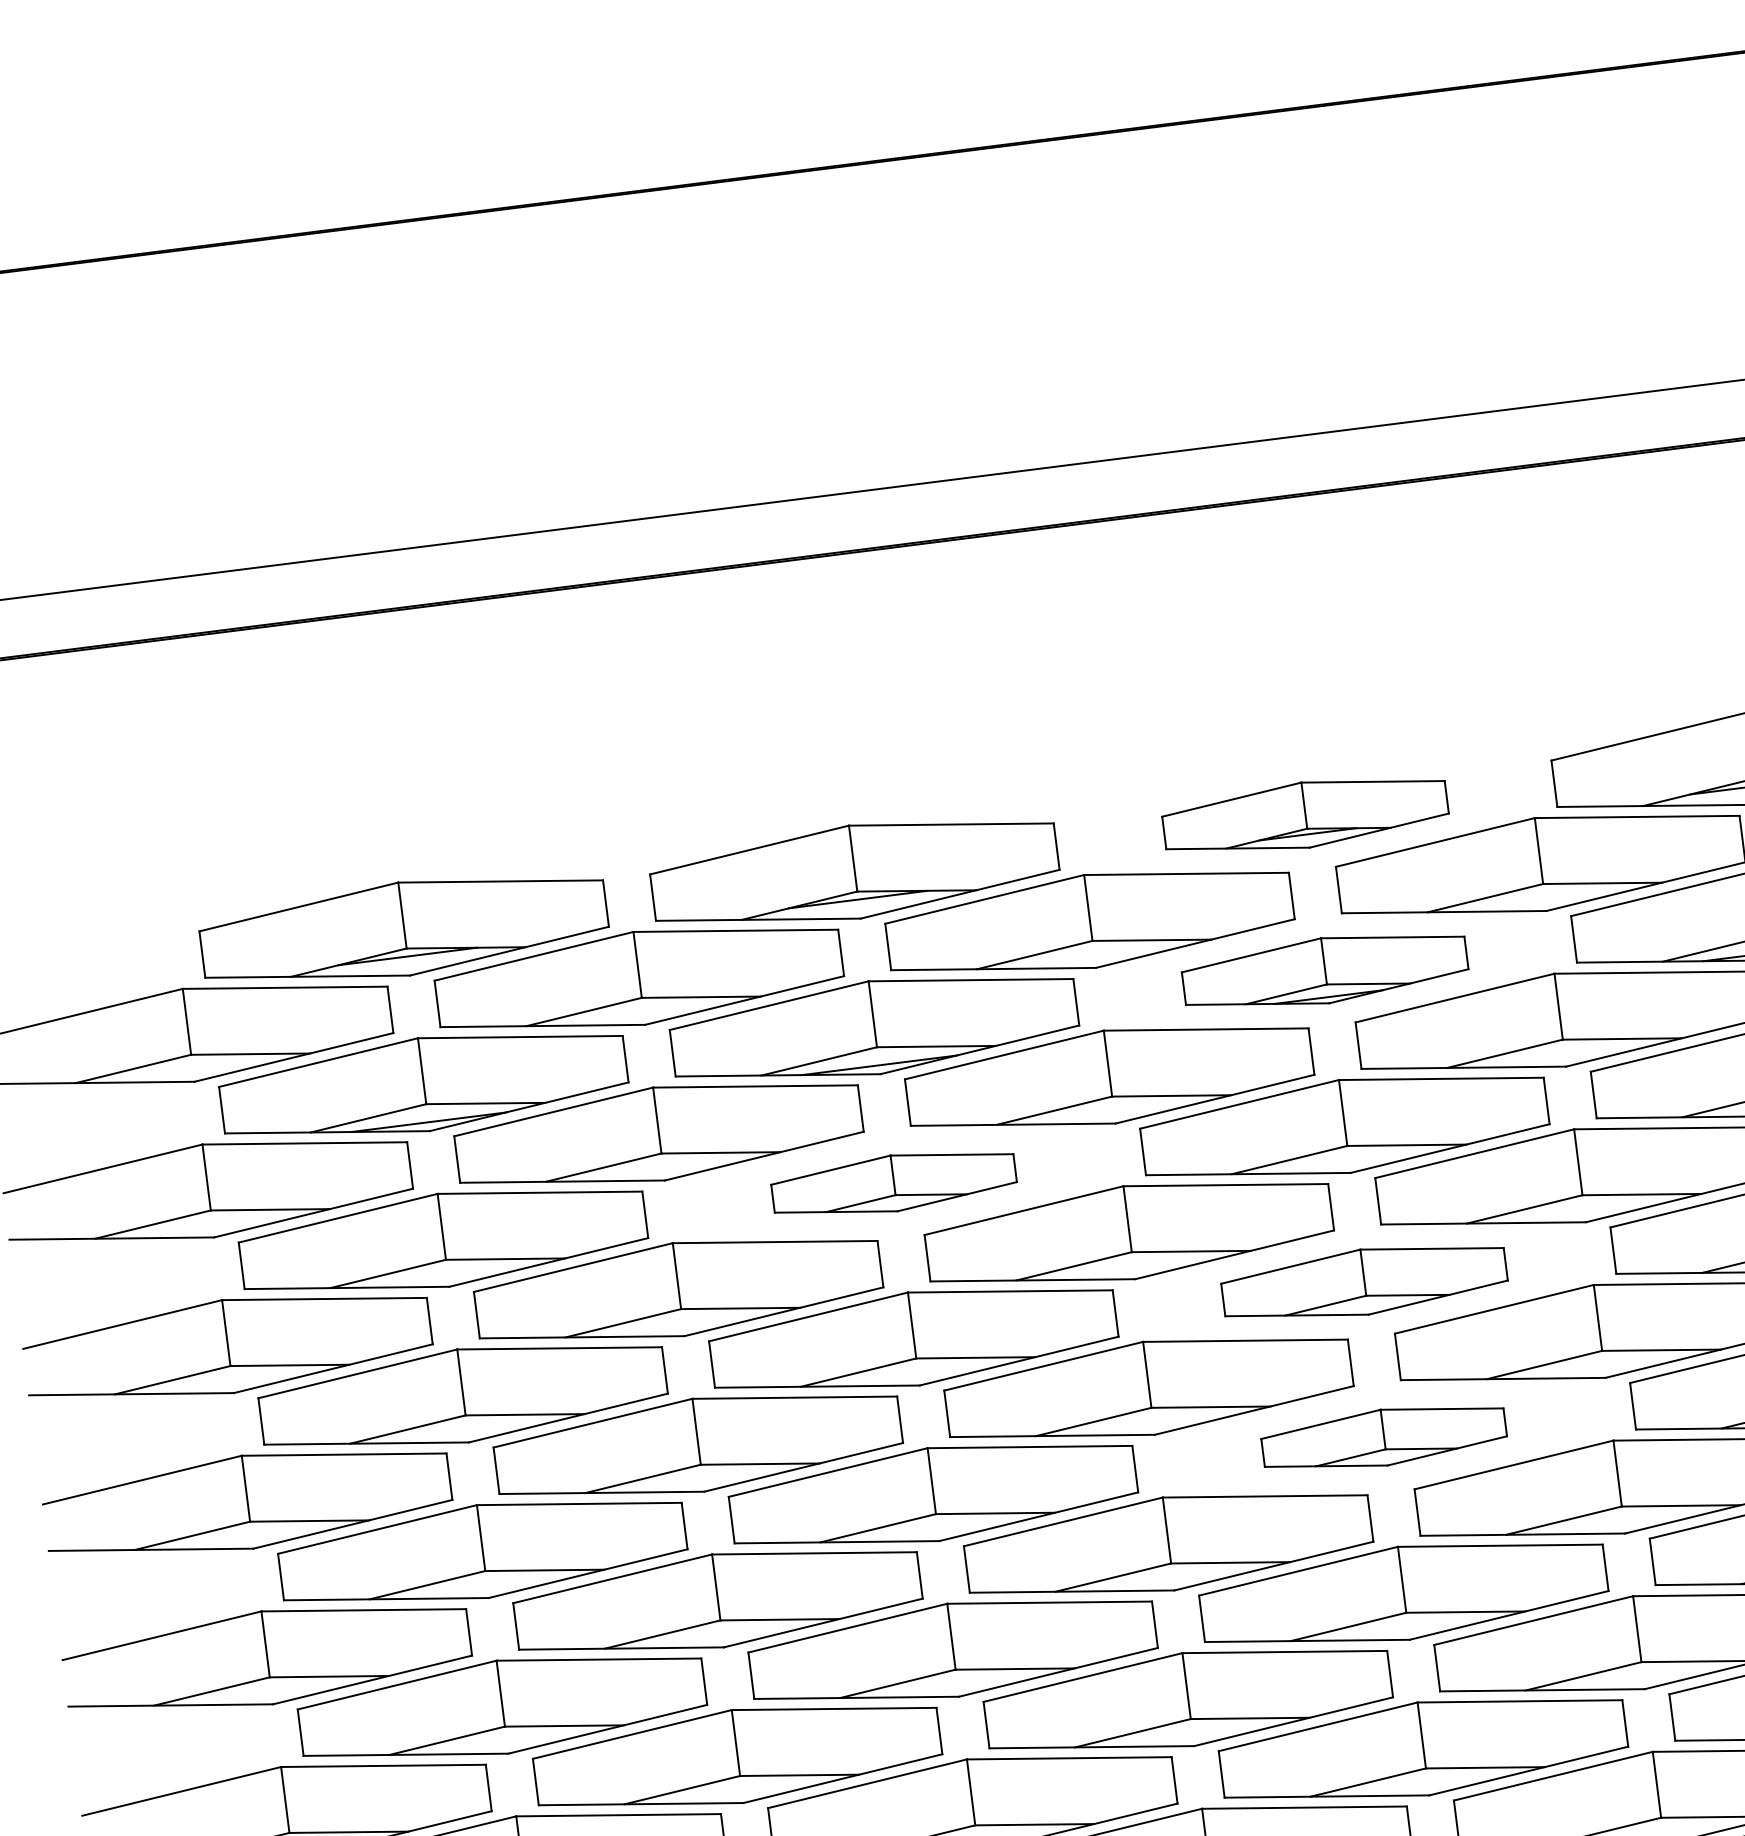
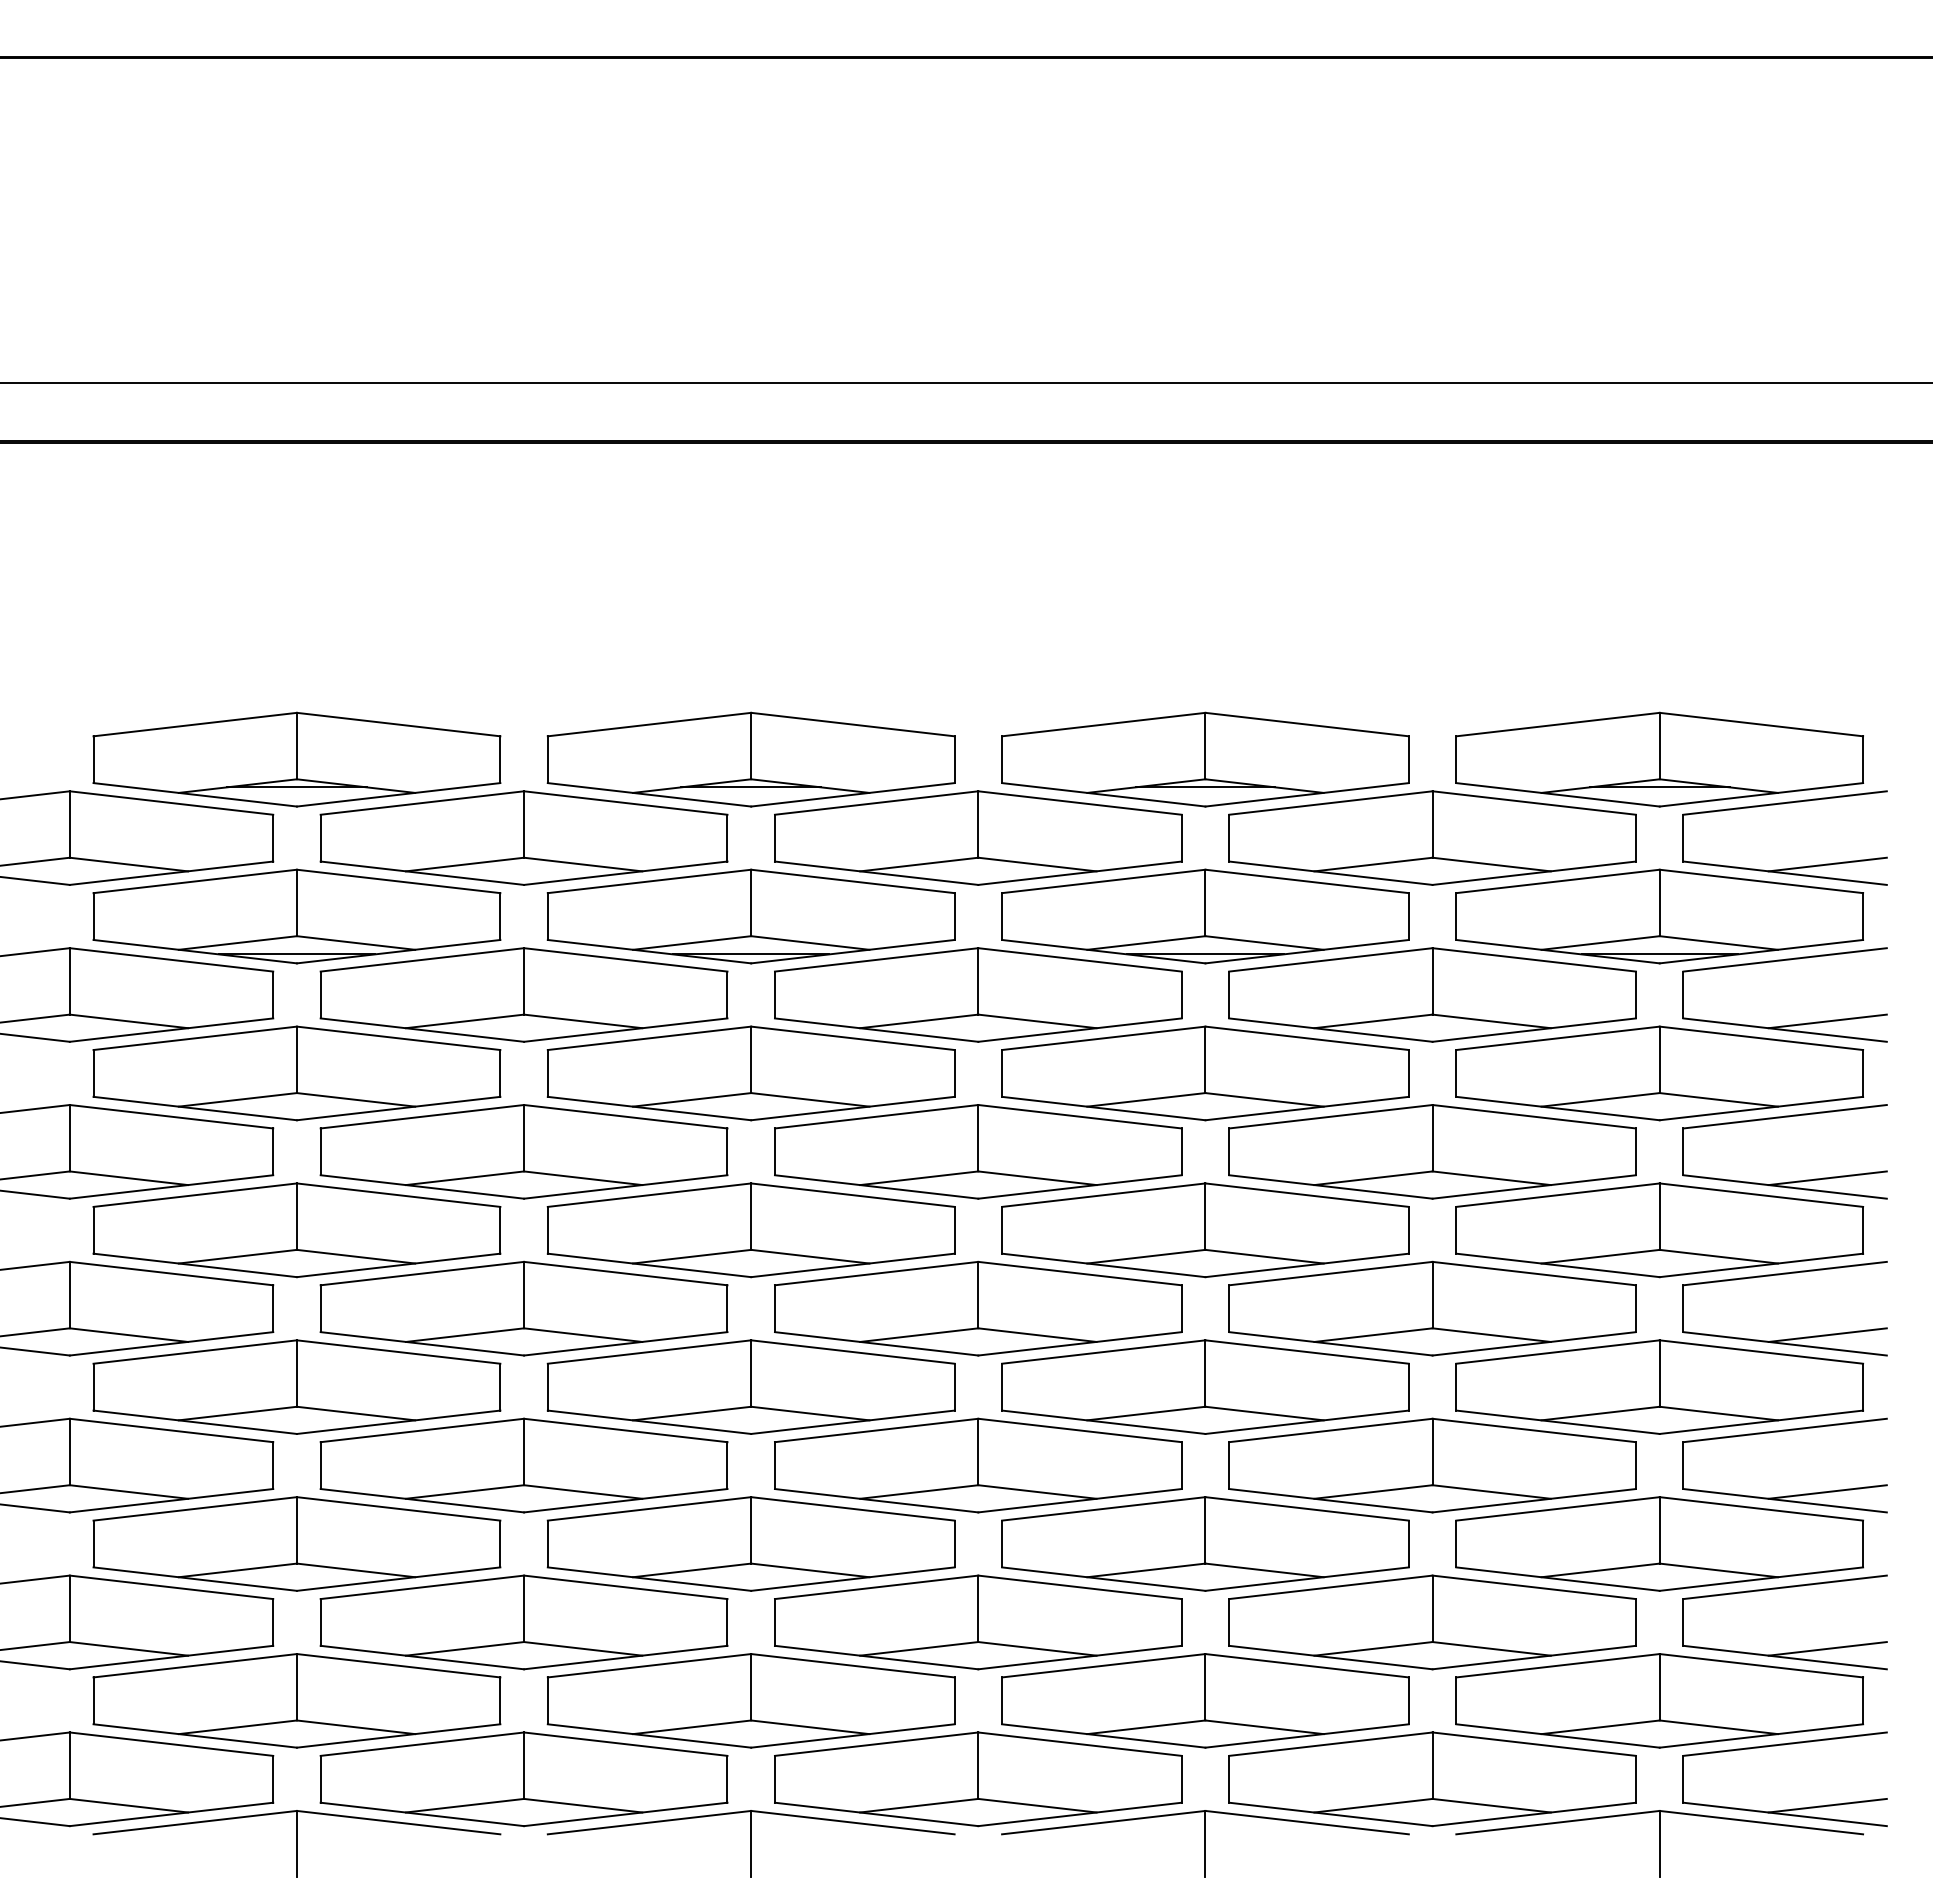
part: (1305, 815) -> (1205, 759), size x1.43
part: (1325, 970) -> (1205, 916), size x1.43
part: (893, 1183) -> (750, 1073), size x1.67
part: (1364, 1282) -> (1205, 1230), size x1.43
part: (1384, 1437) -> (1205, 1386), size x1.67

